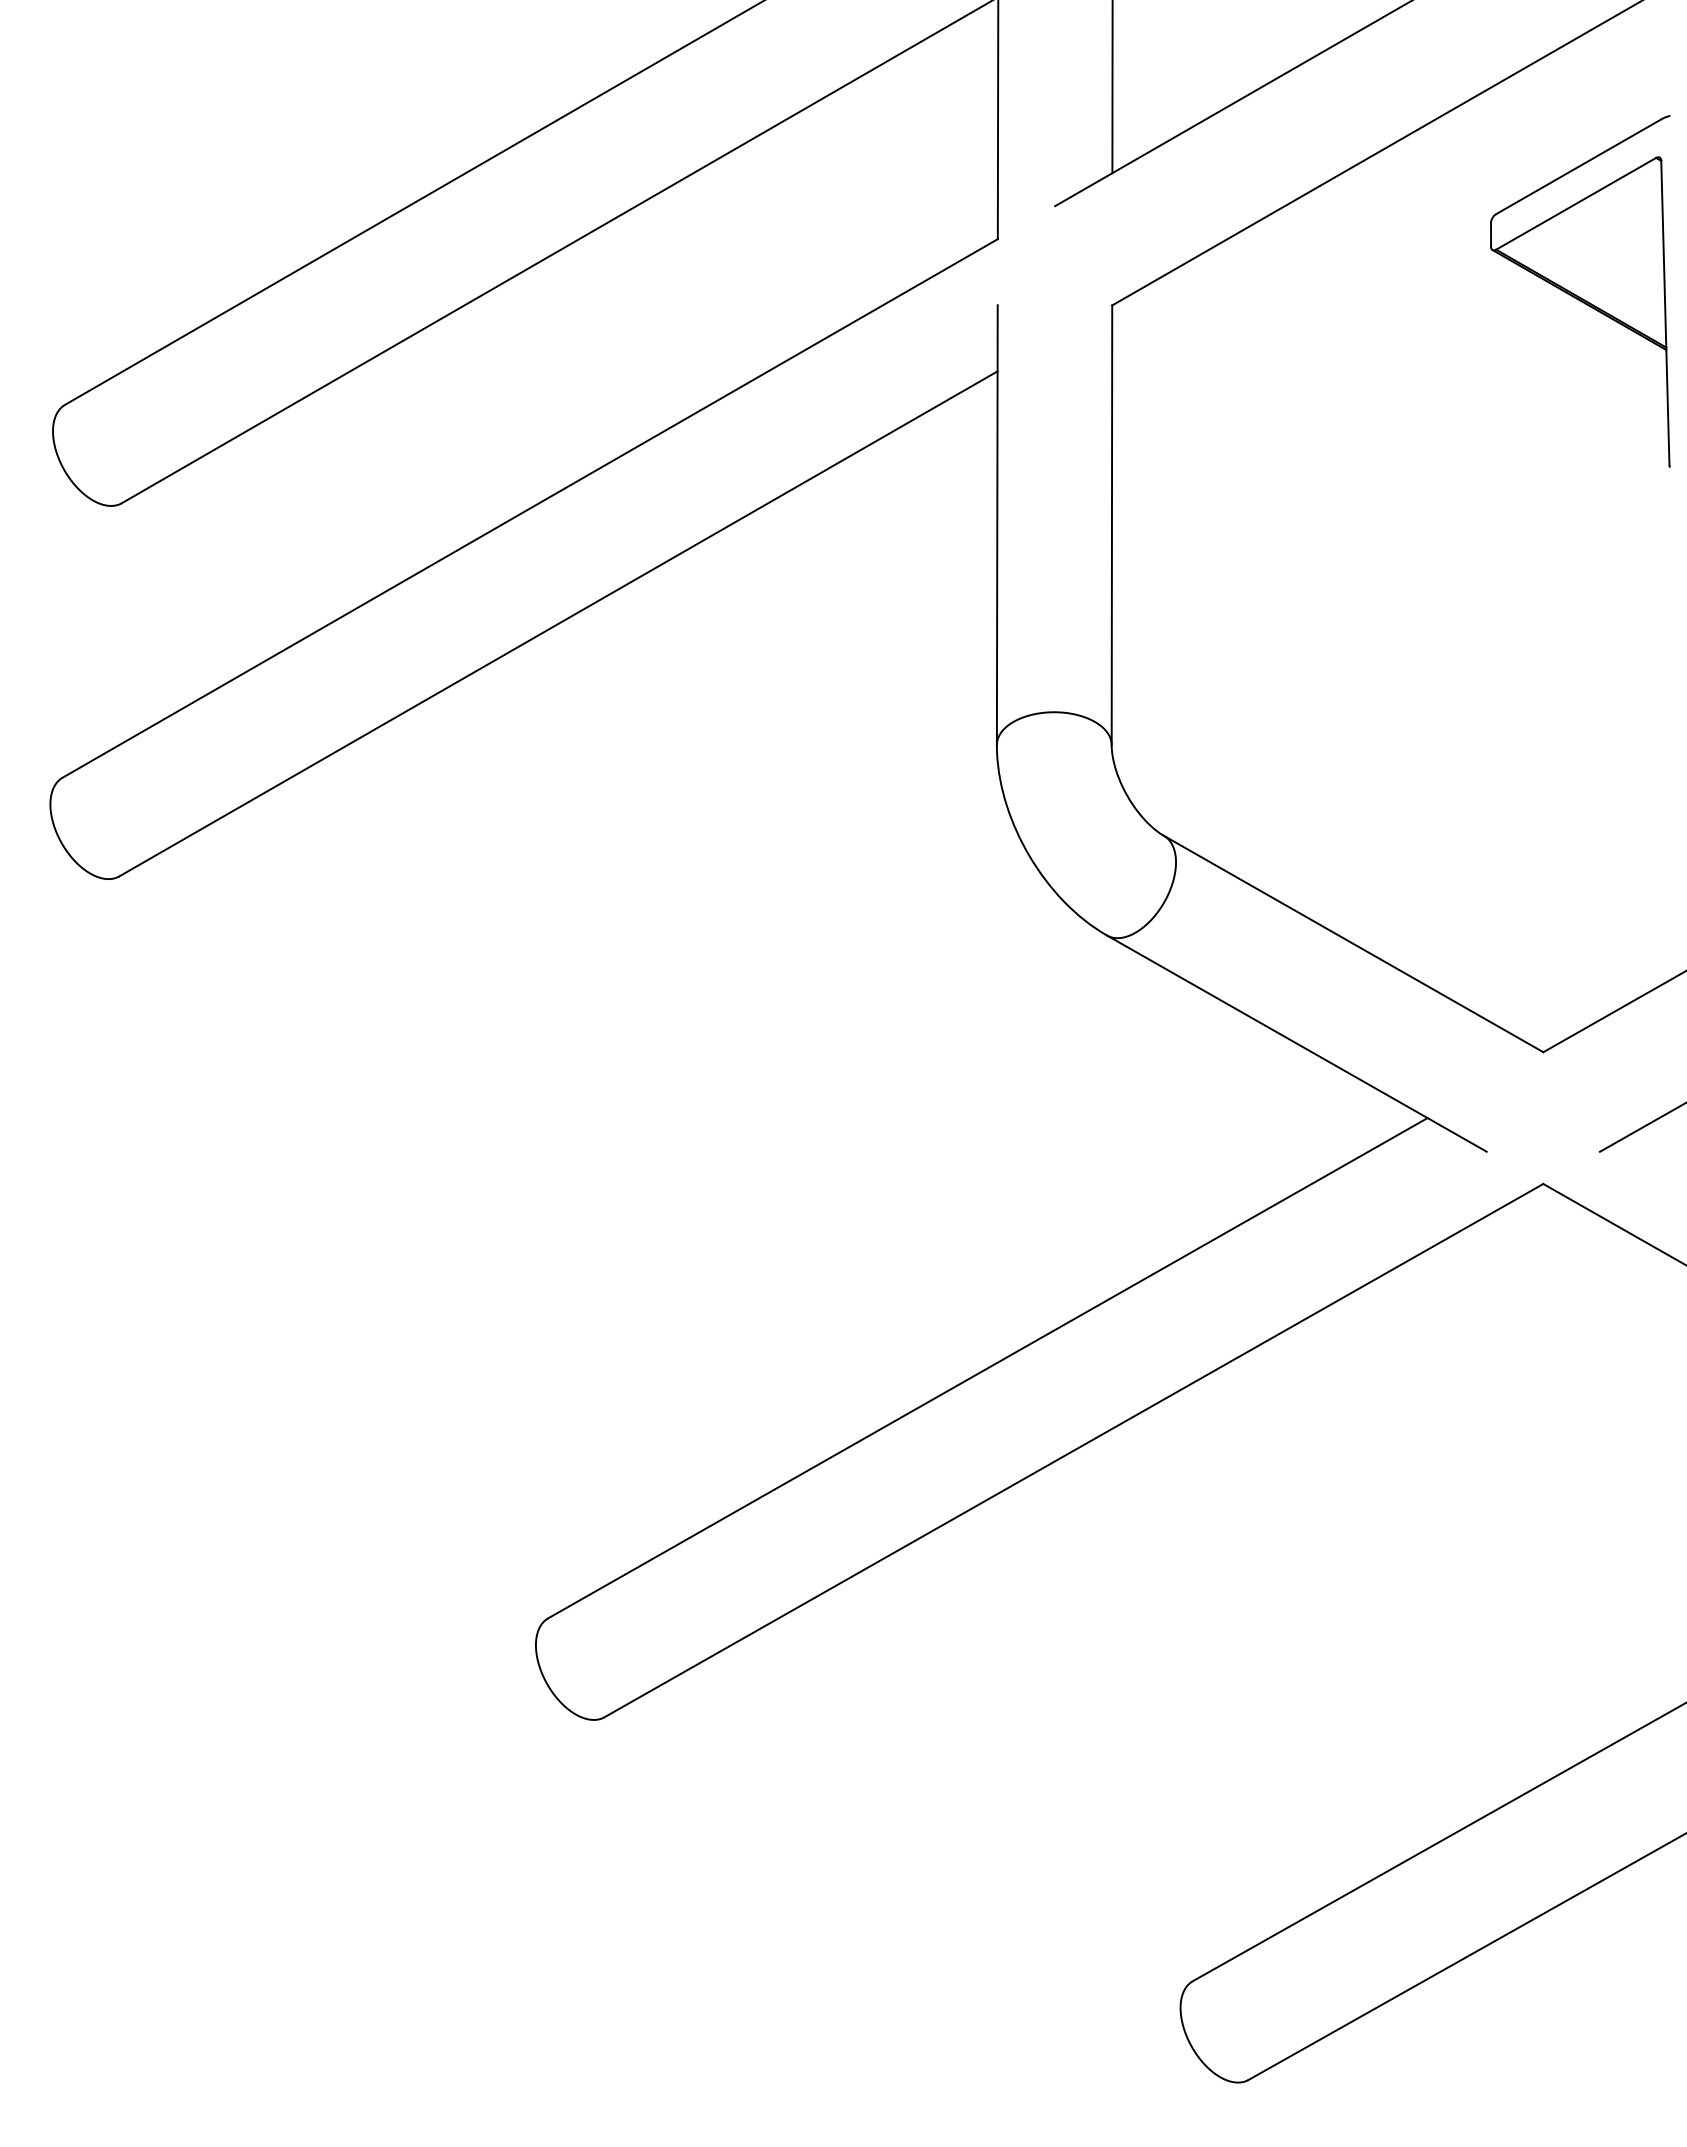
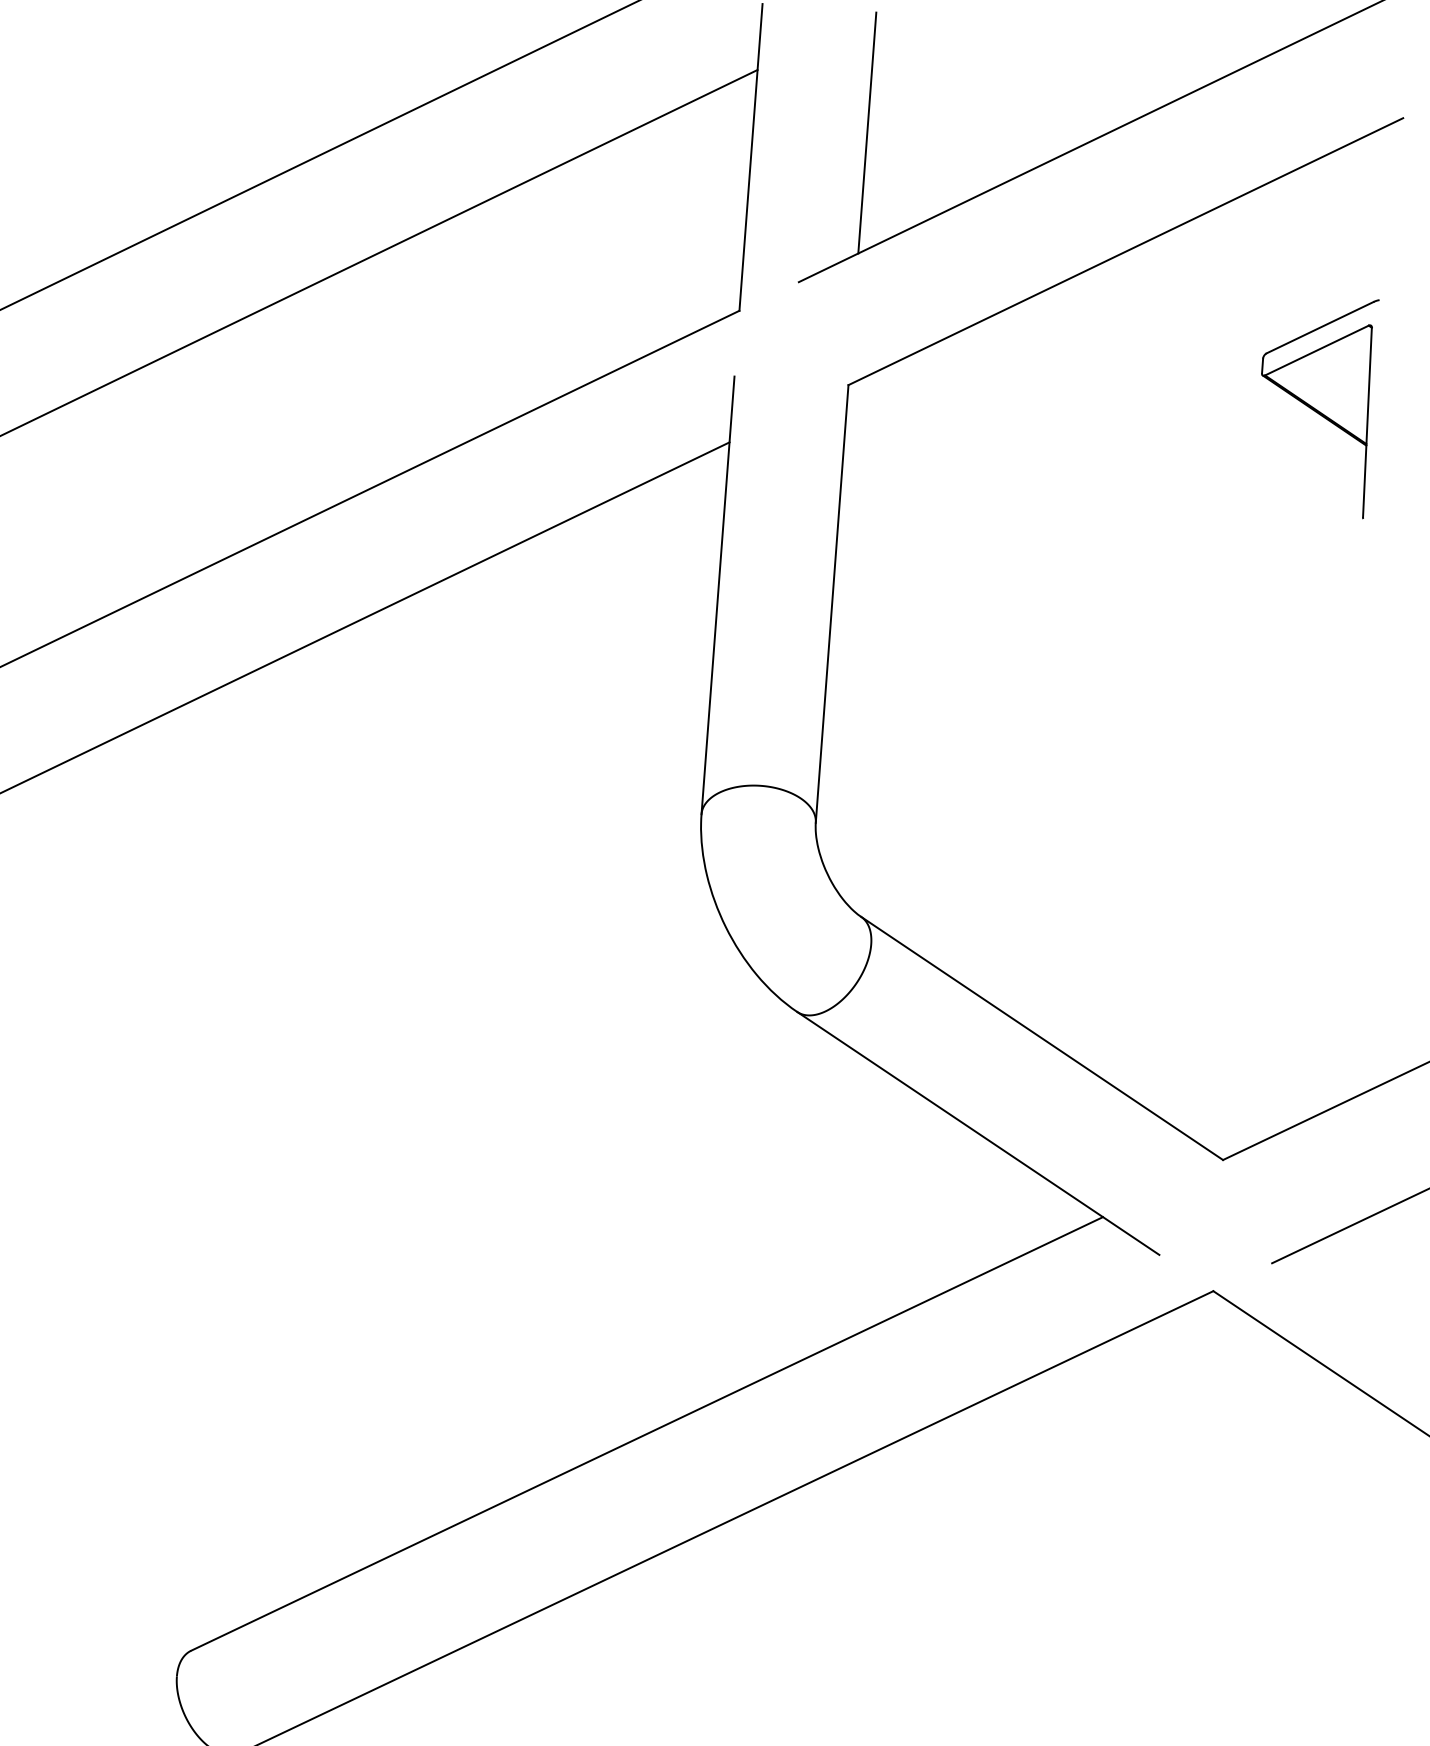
part: (1580, 290) -> (1315, 404), size x0.62

